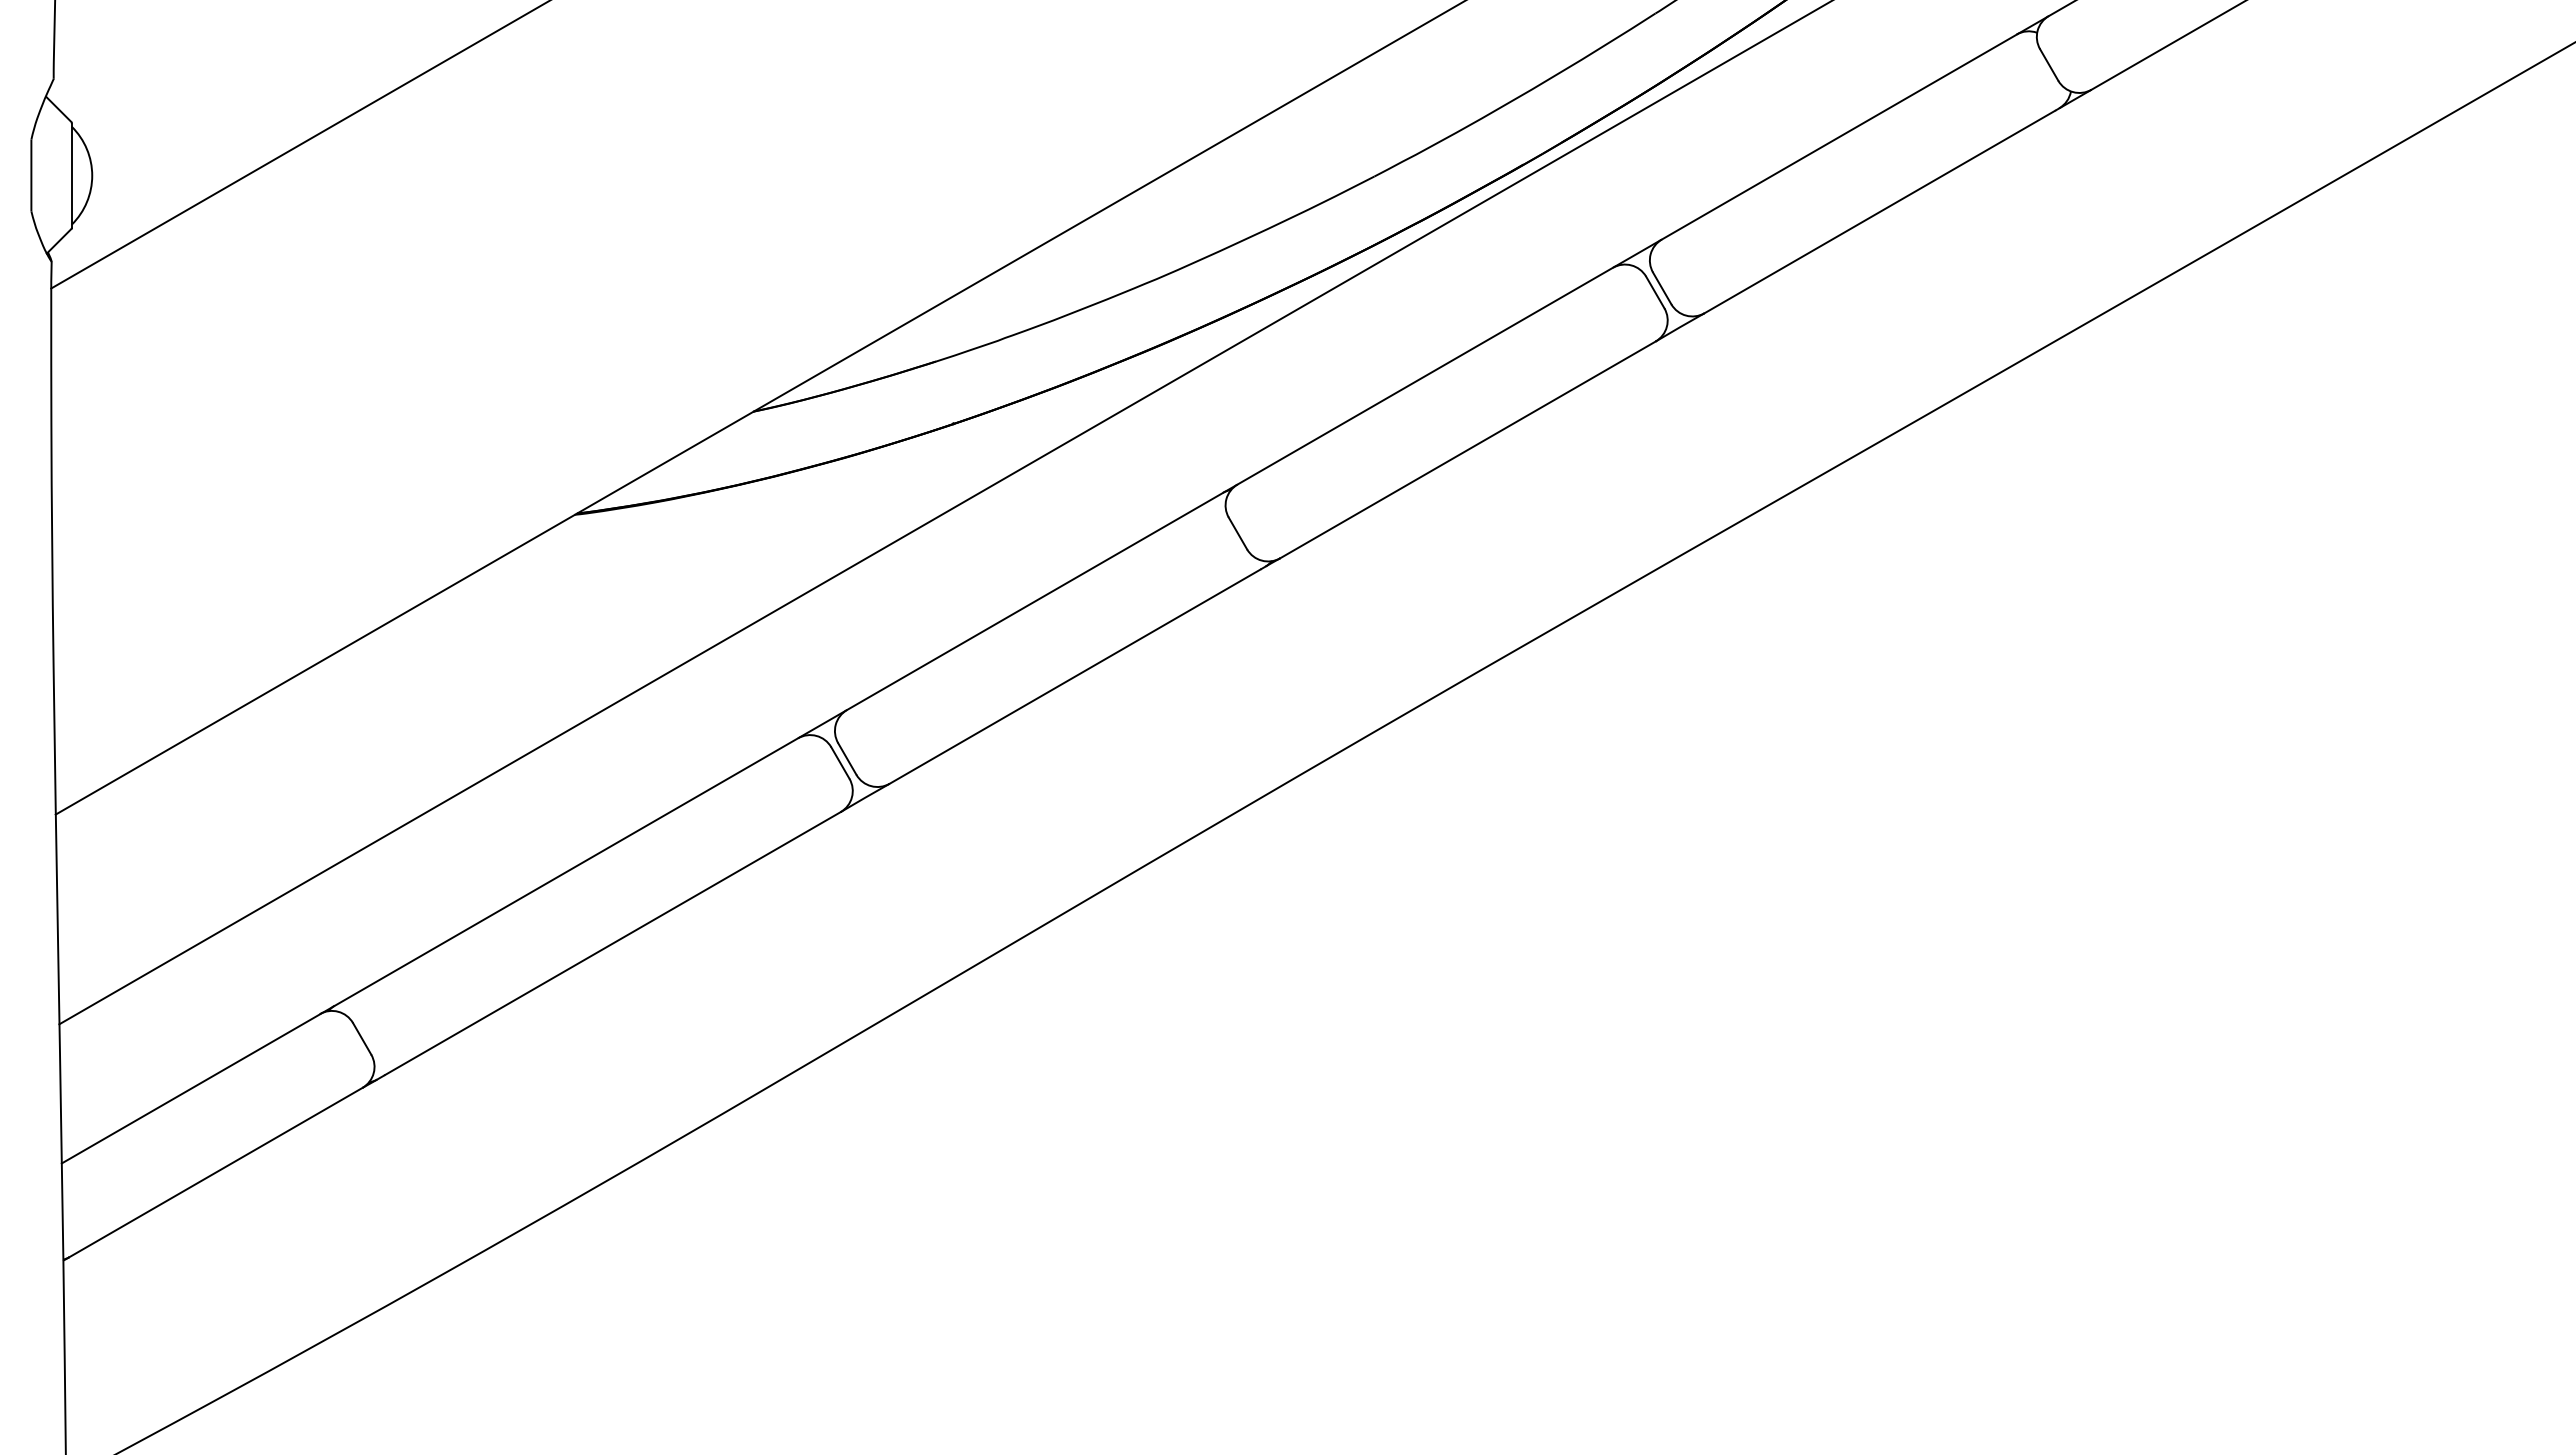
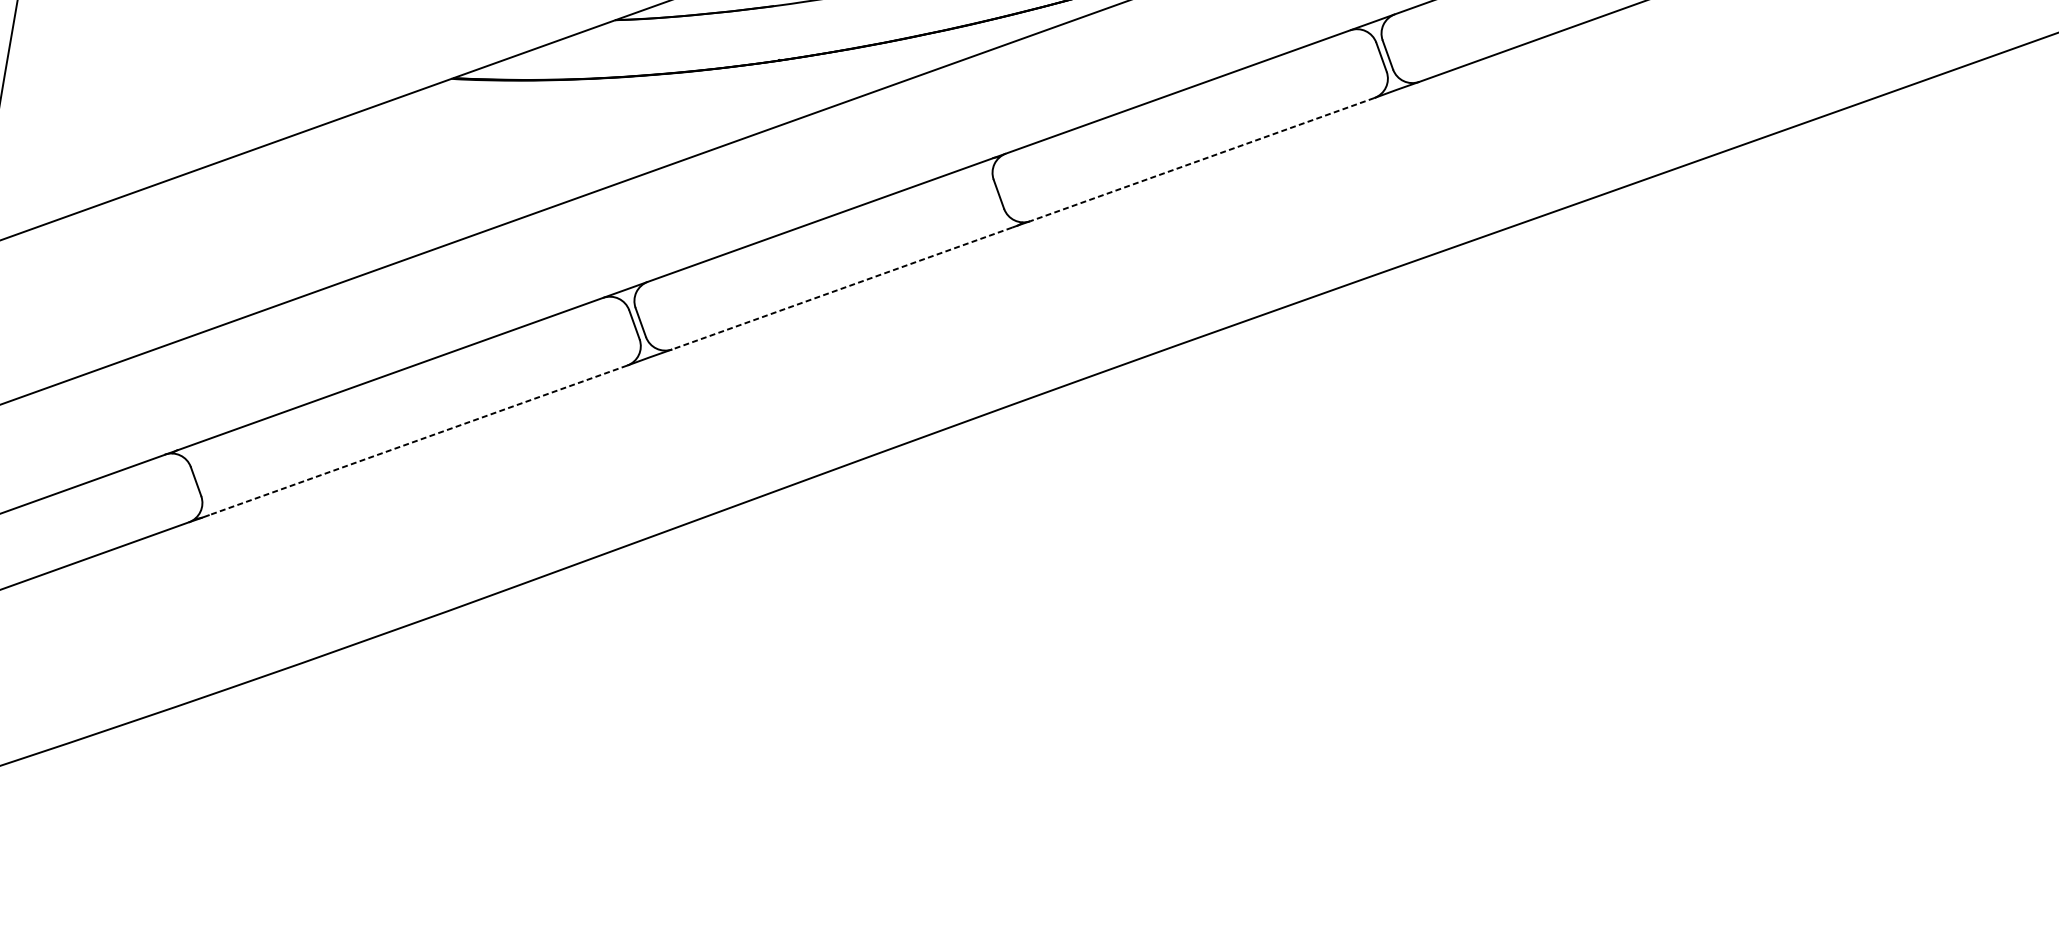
line: (1467, 449) -> (1202, 159), solid -> dashed
line: (1074, 676) -> (841, 288), solid -> dashed
line: (612, 943) -> (418, 440), solid -> dashed

